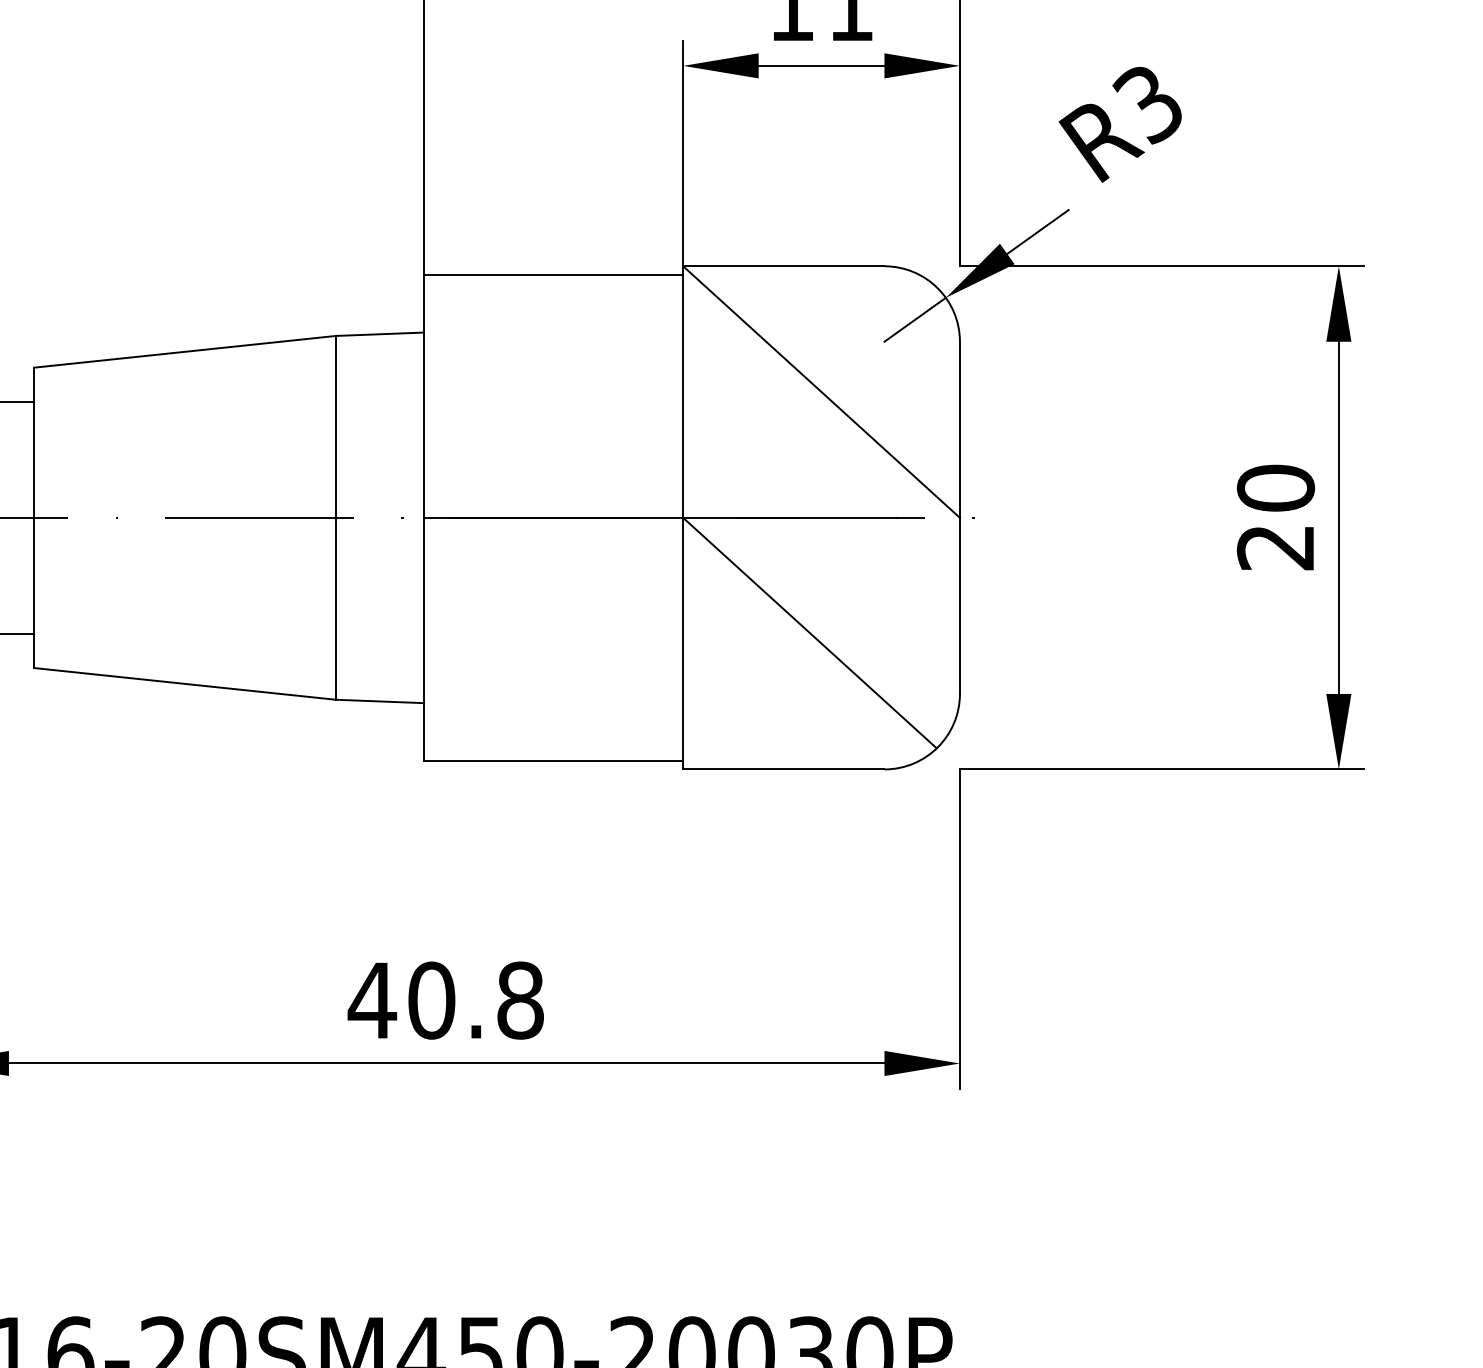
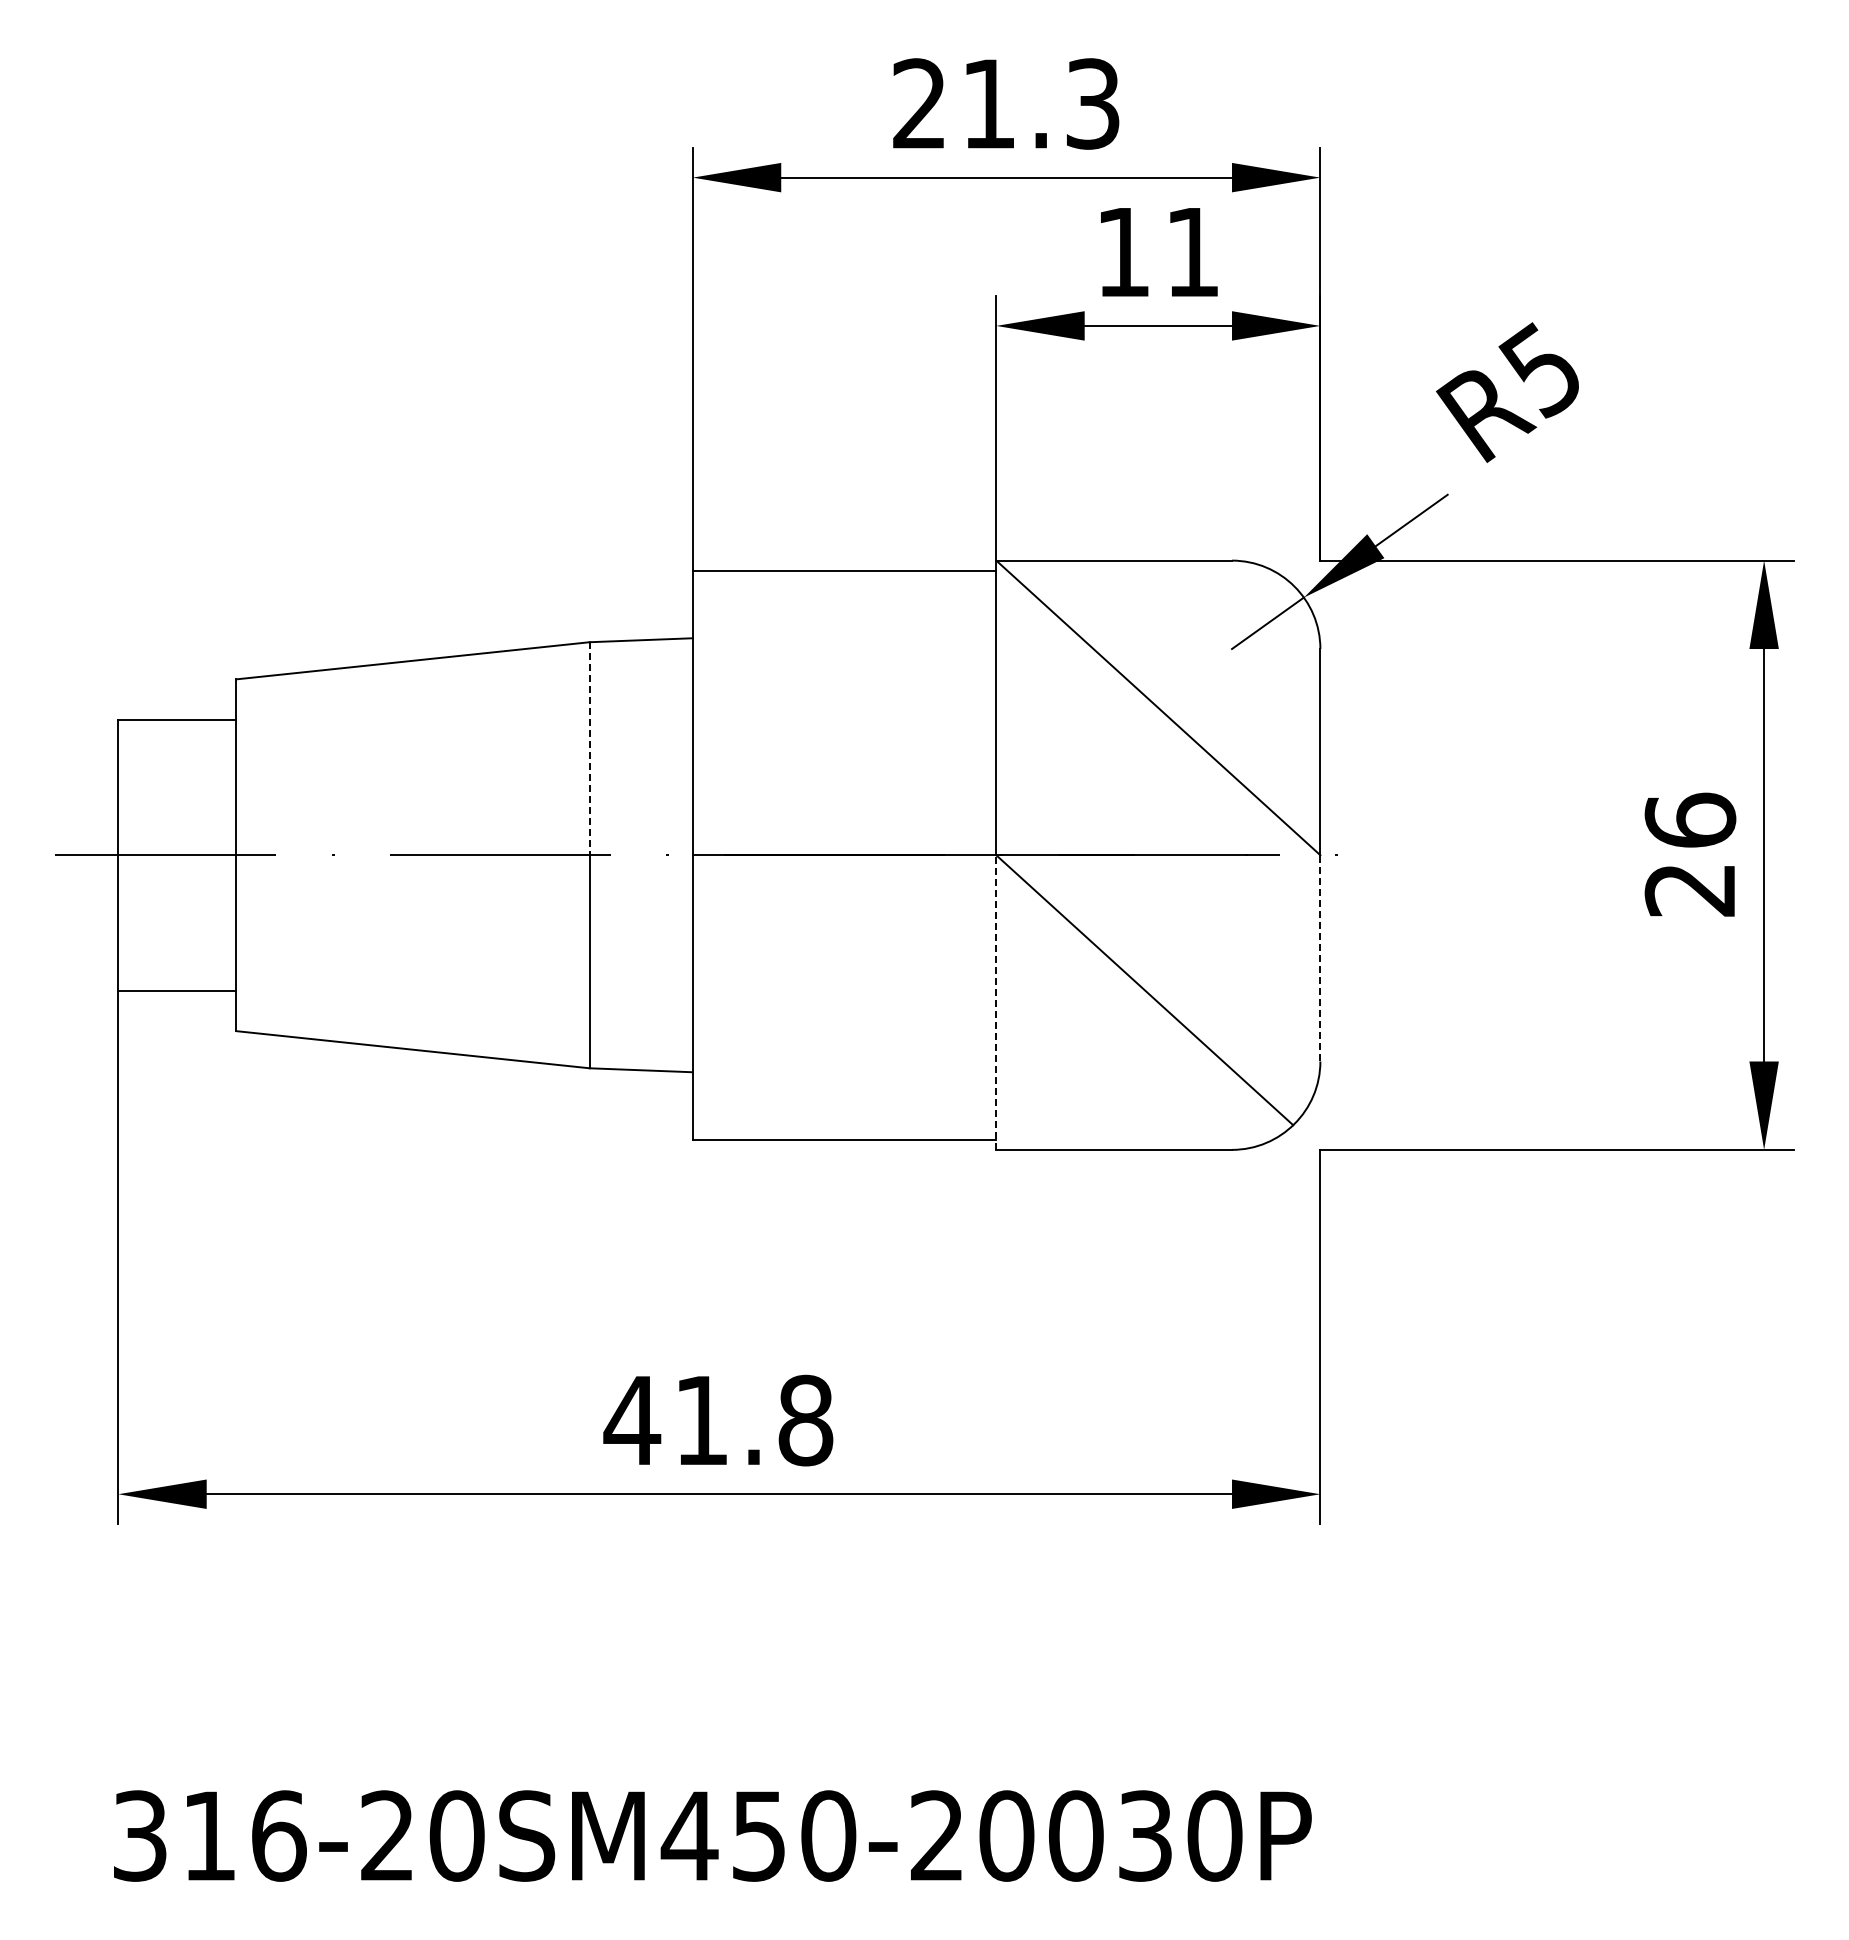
text: (1147, 103) -> (1539, 370), R3 -> R5
line: (335, 426) -> (589, 748), solid -> dashed
text: (1275, 487) -> (1690, 819), 20 -> 26
line: (960, 605) -> (1320, 957), solid -> dashed
line: (683, 643) -> (996, 1002), solid -> dashed
text: (431, 1000) -> (701, 1420), 40.8 -> 41.8

